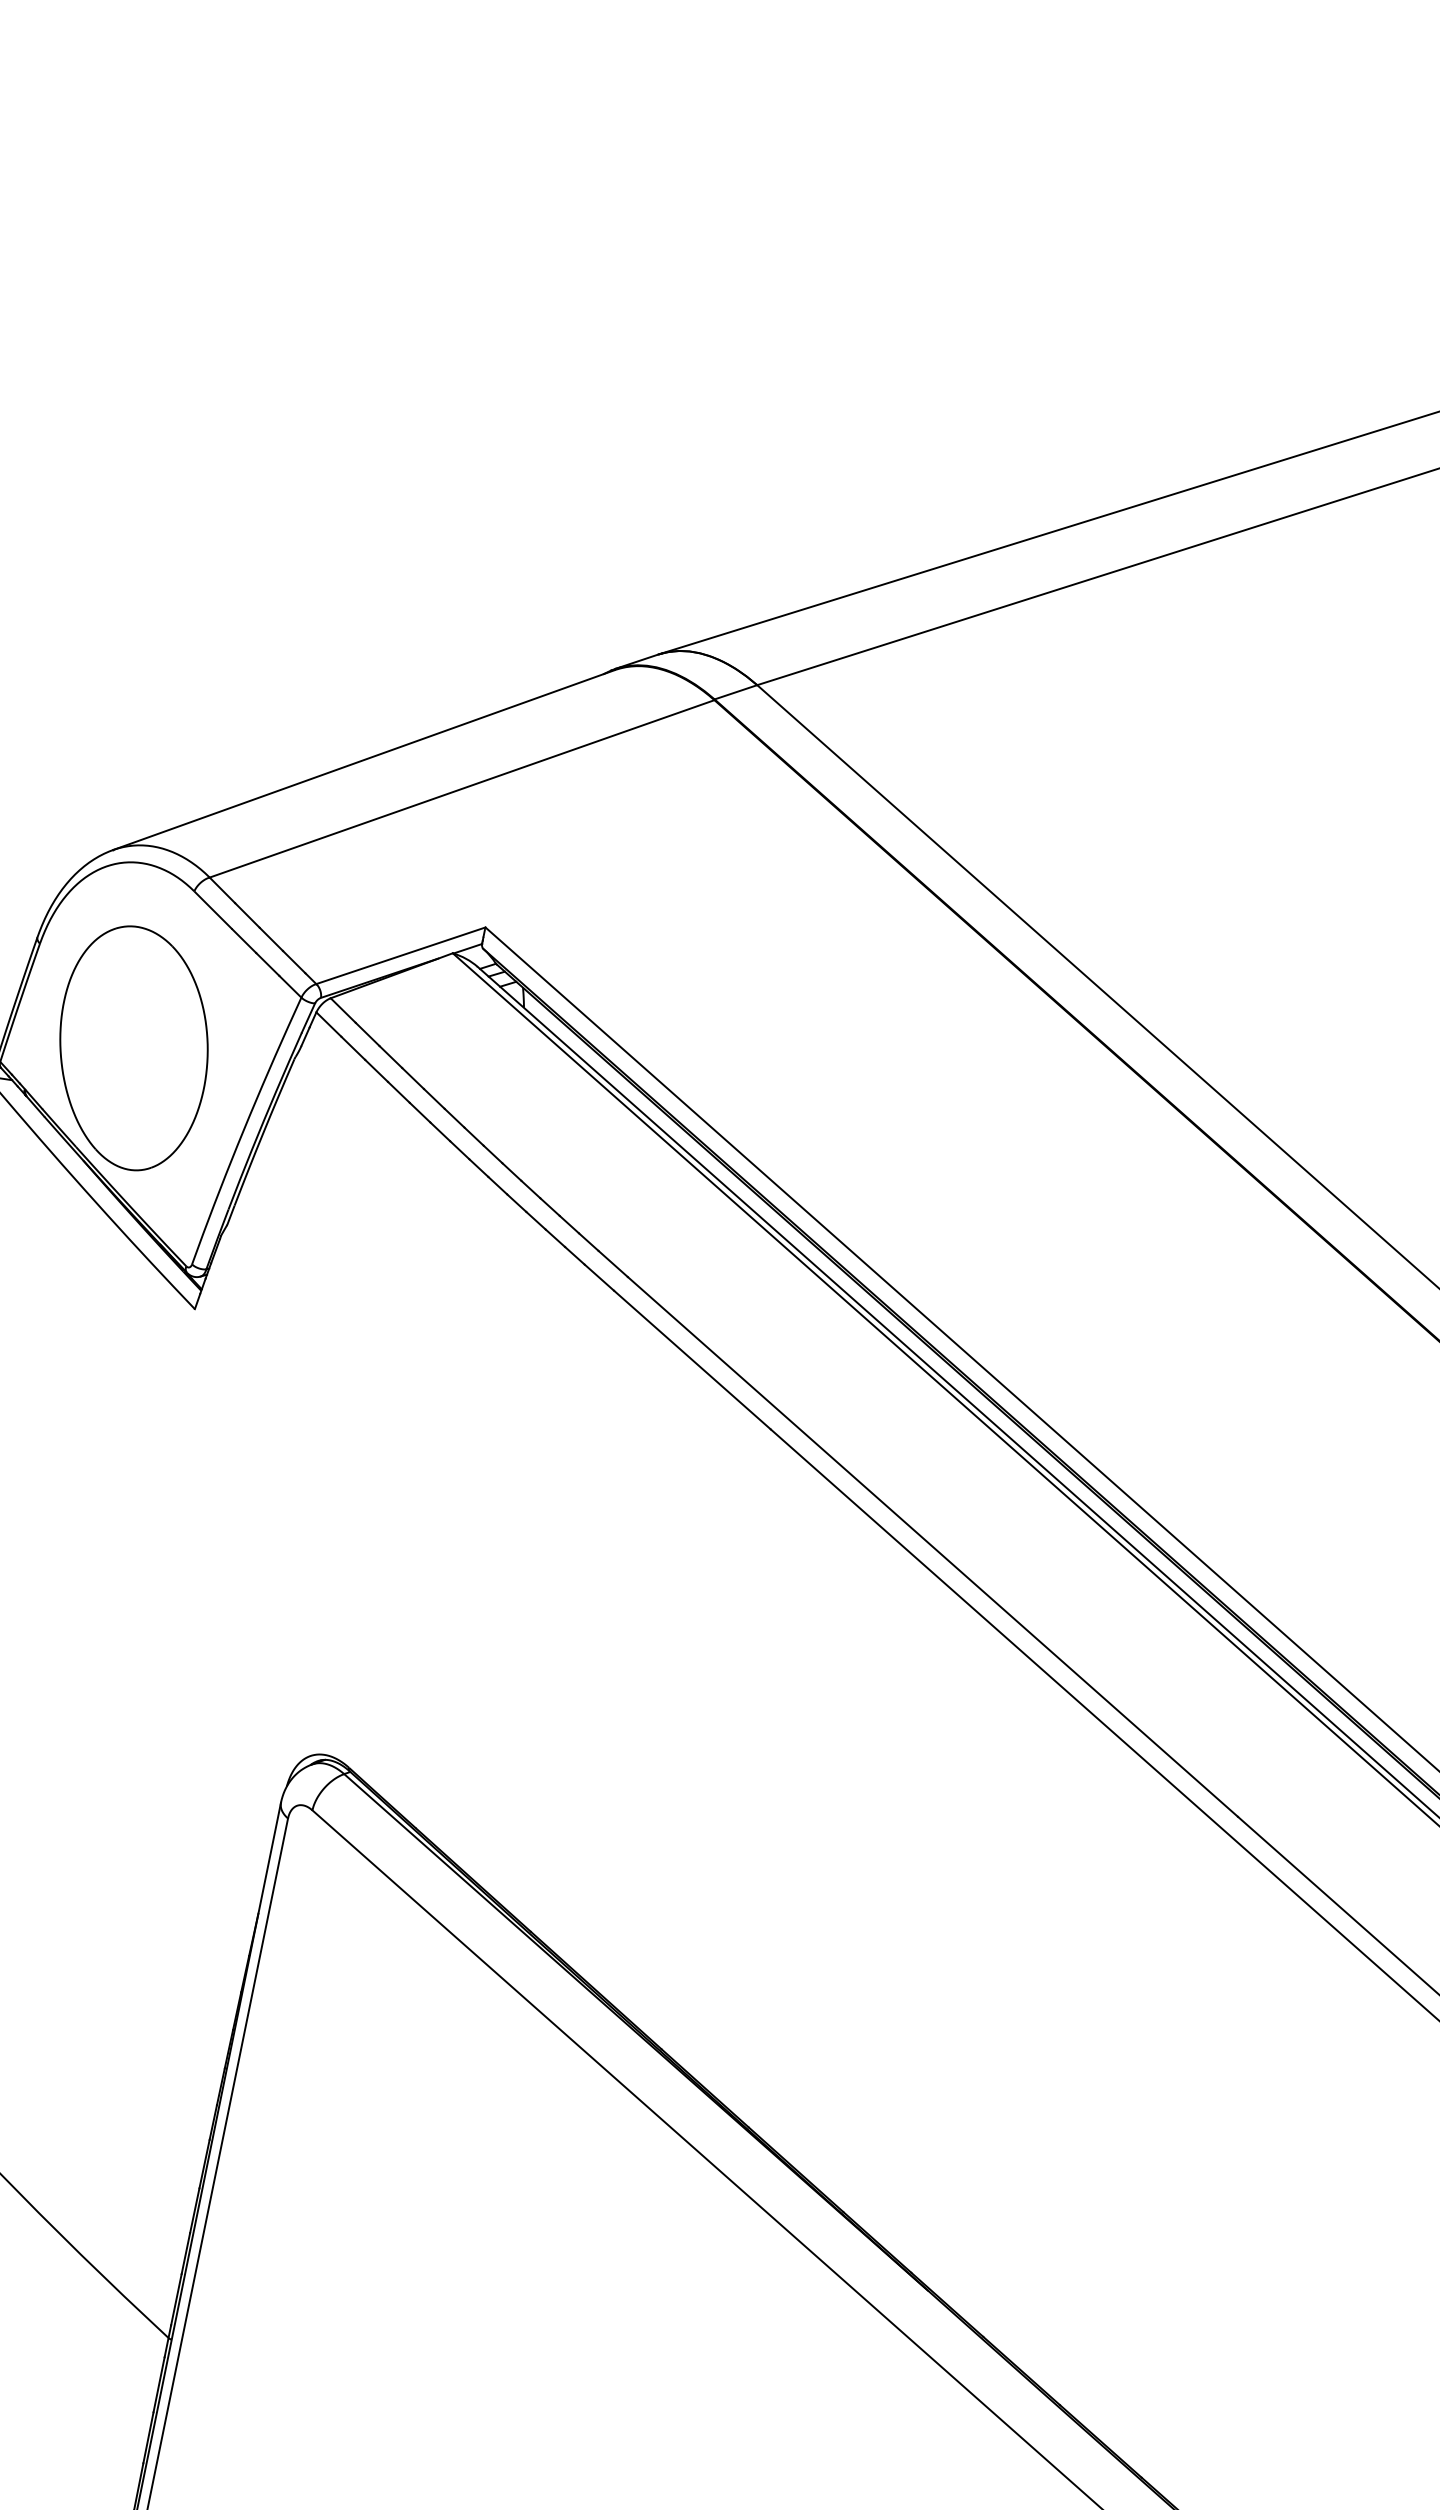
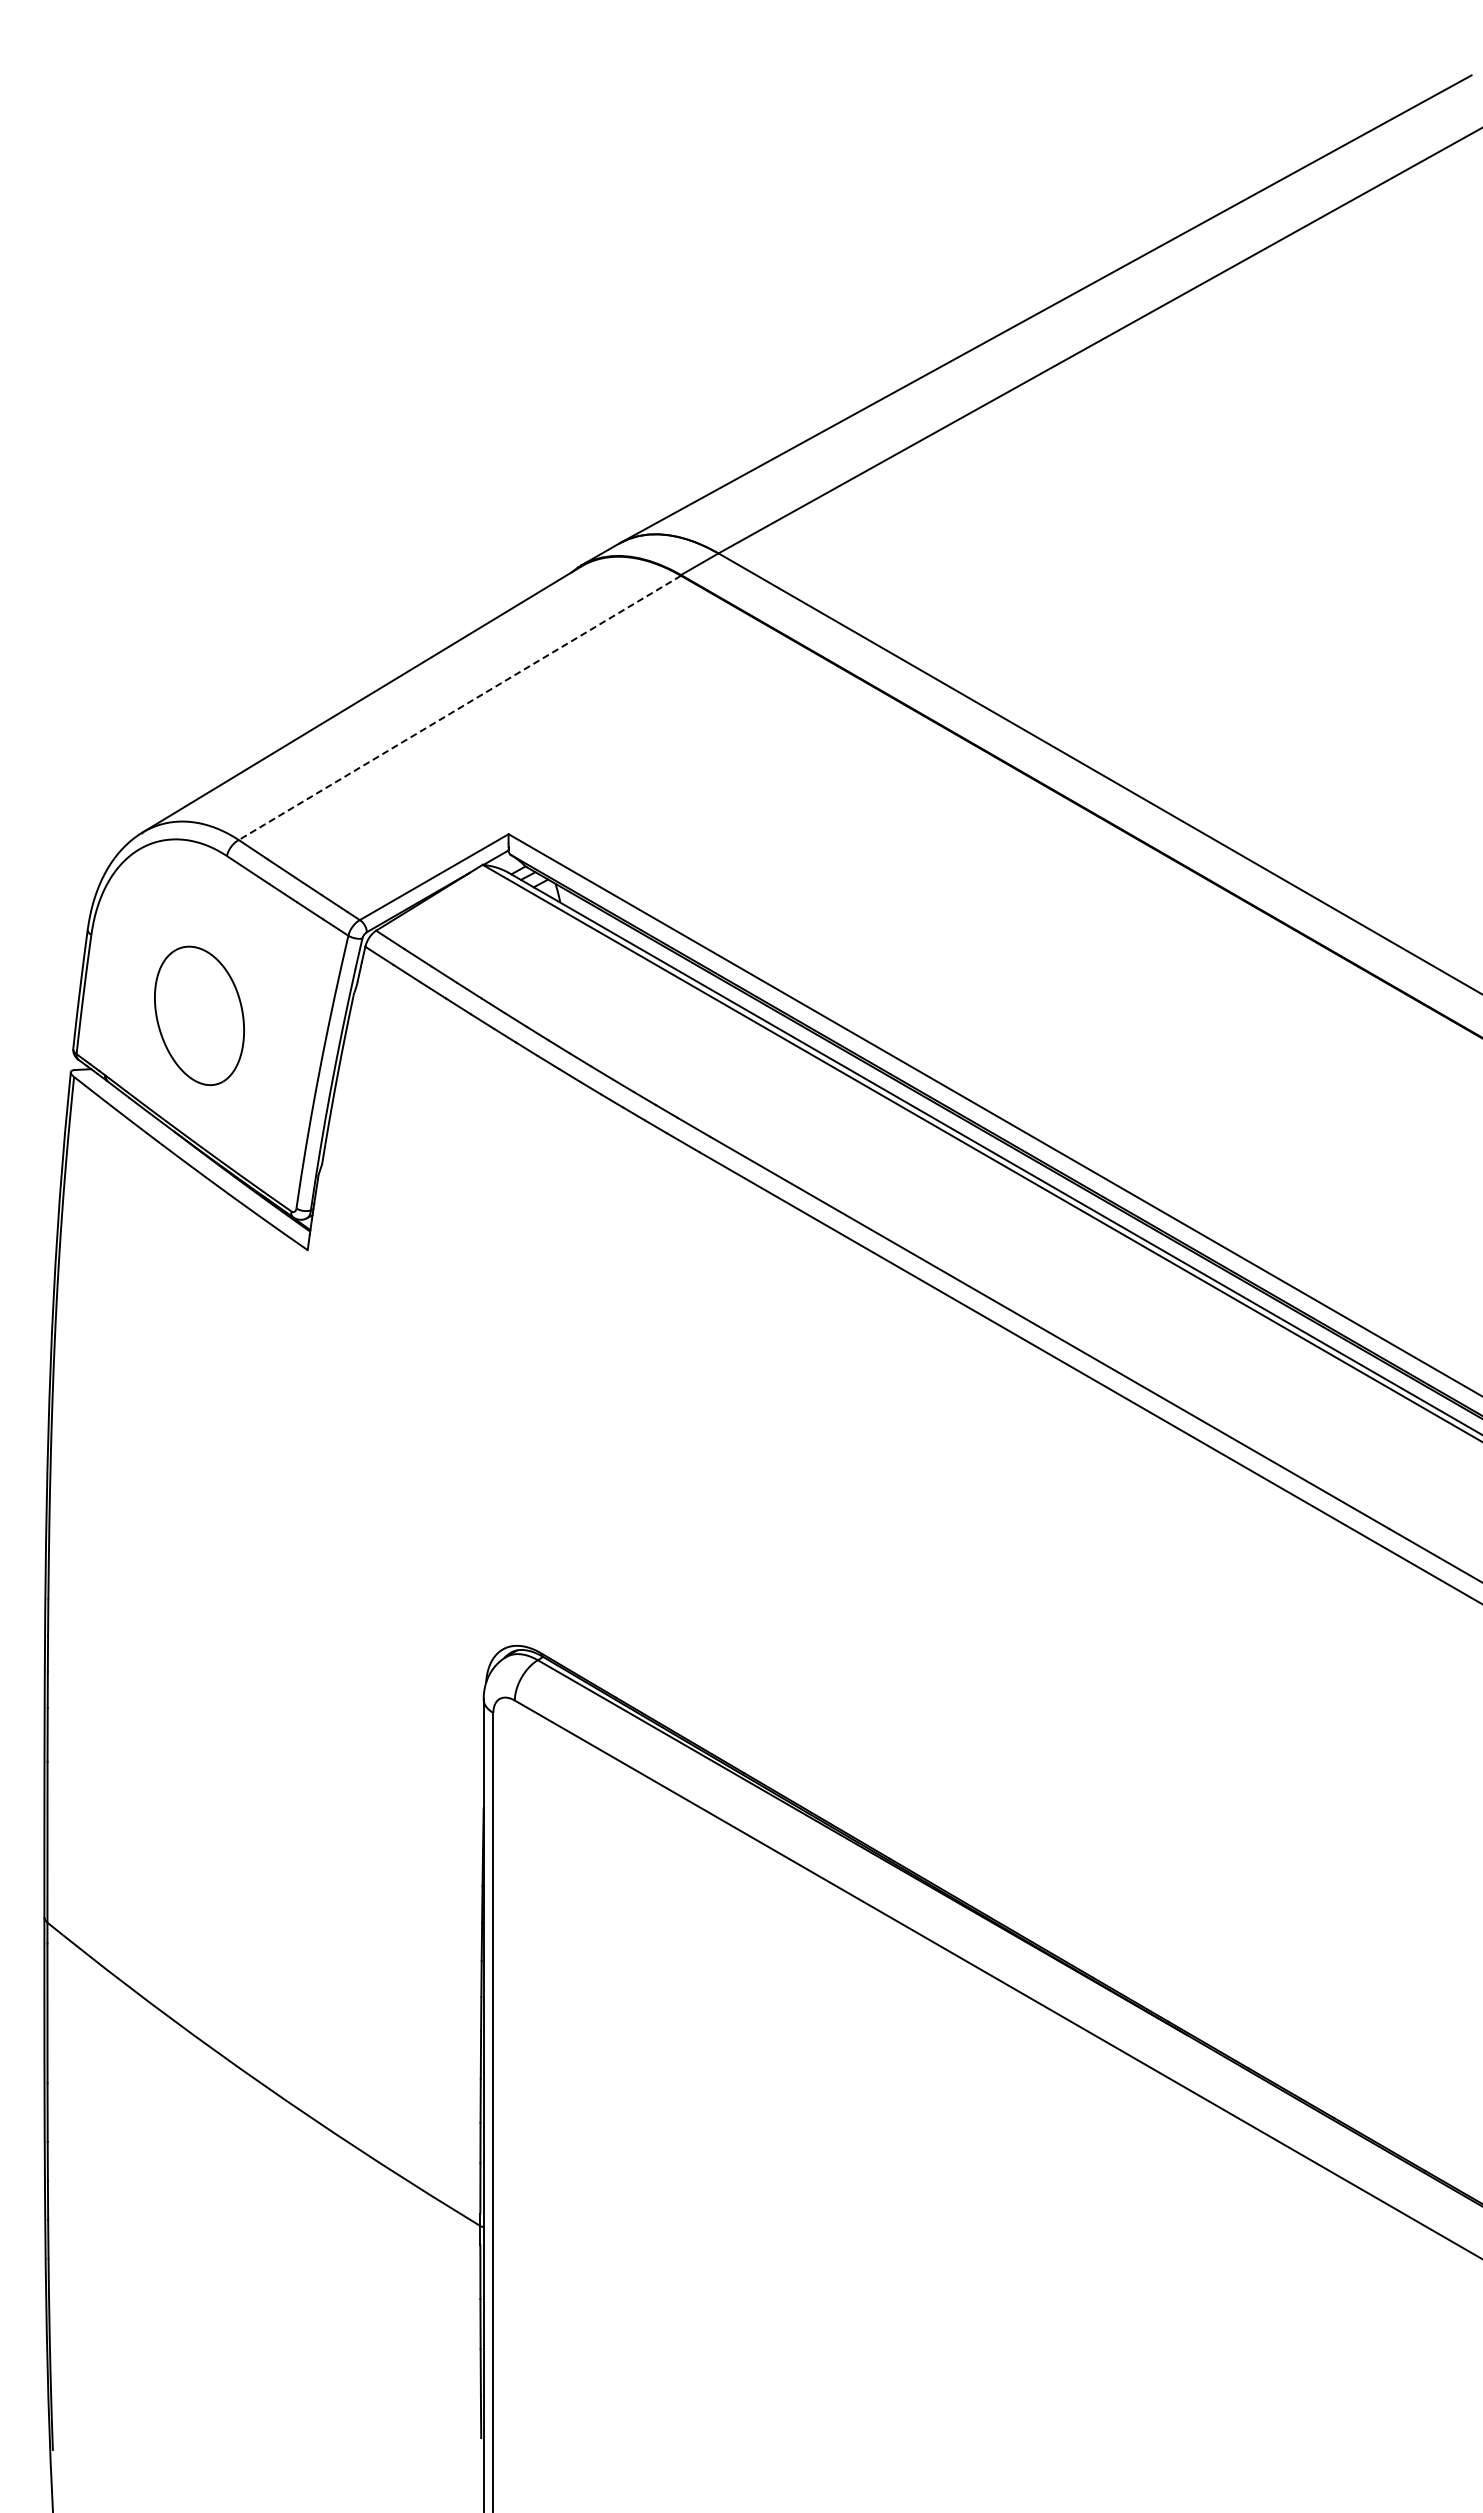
line: (461, 788) -> (459, 707), solid -> dashed
part: (133, 1047) -> (199, 1015), size x0.6

